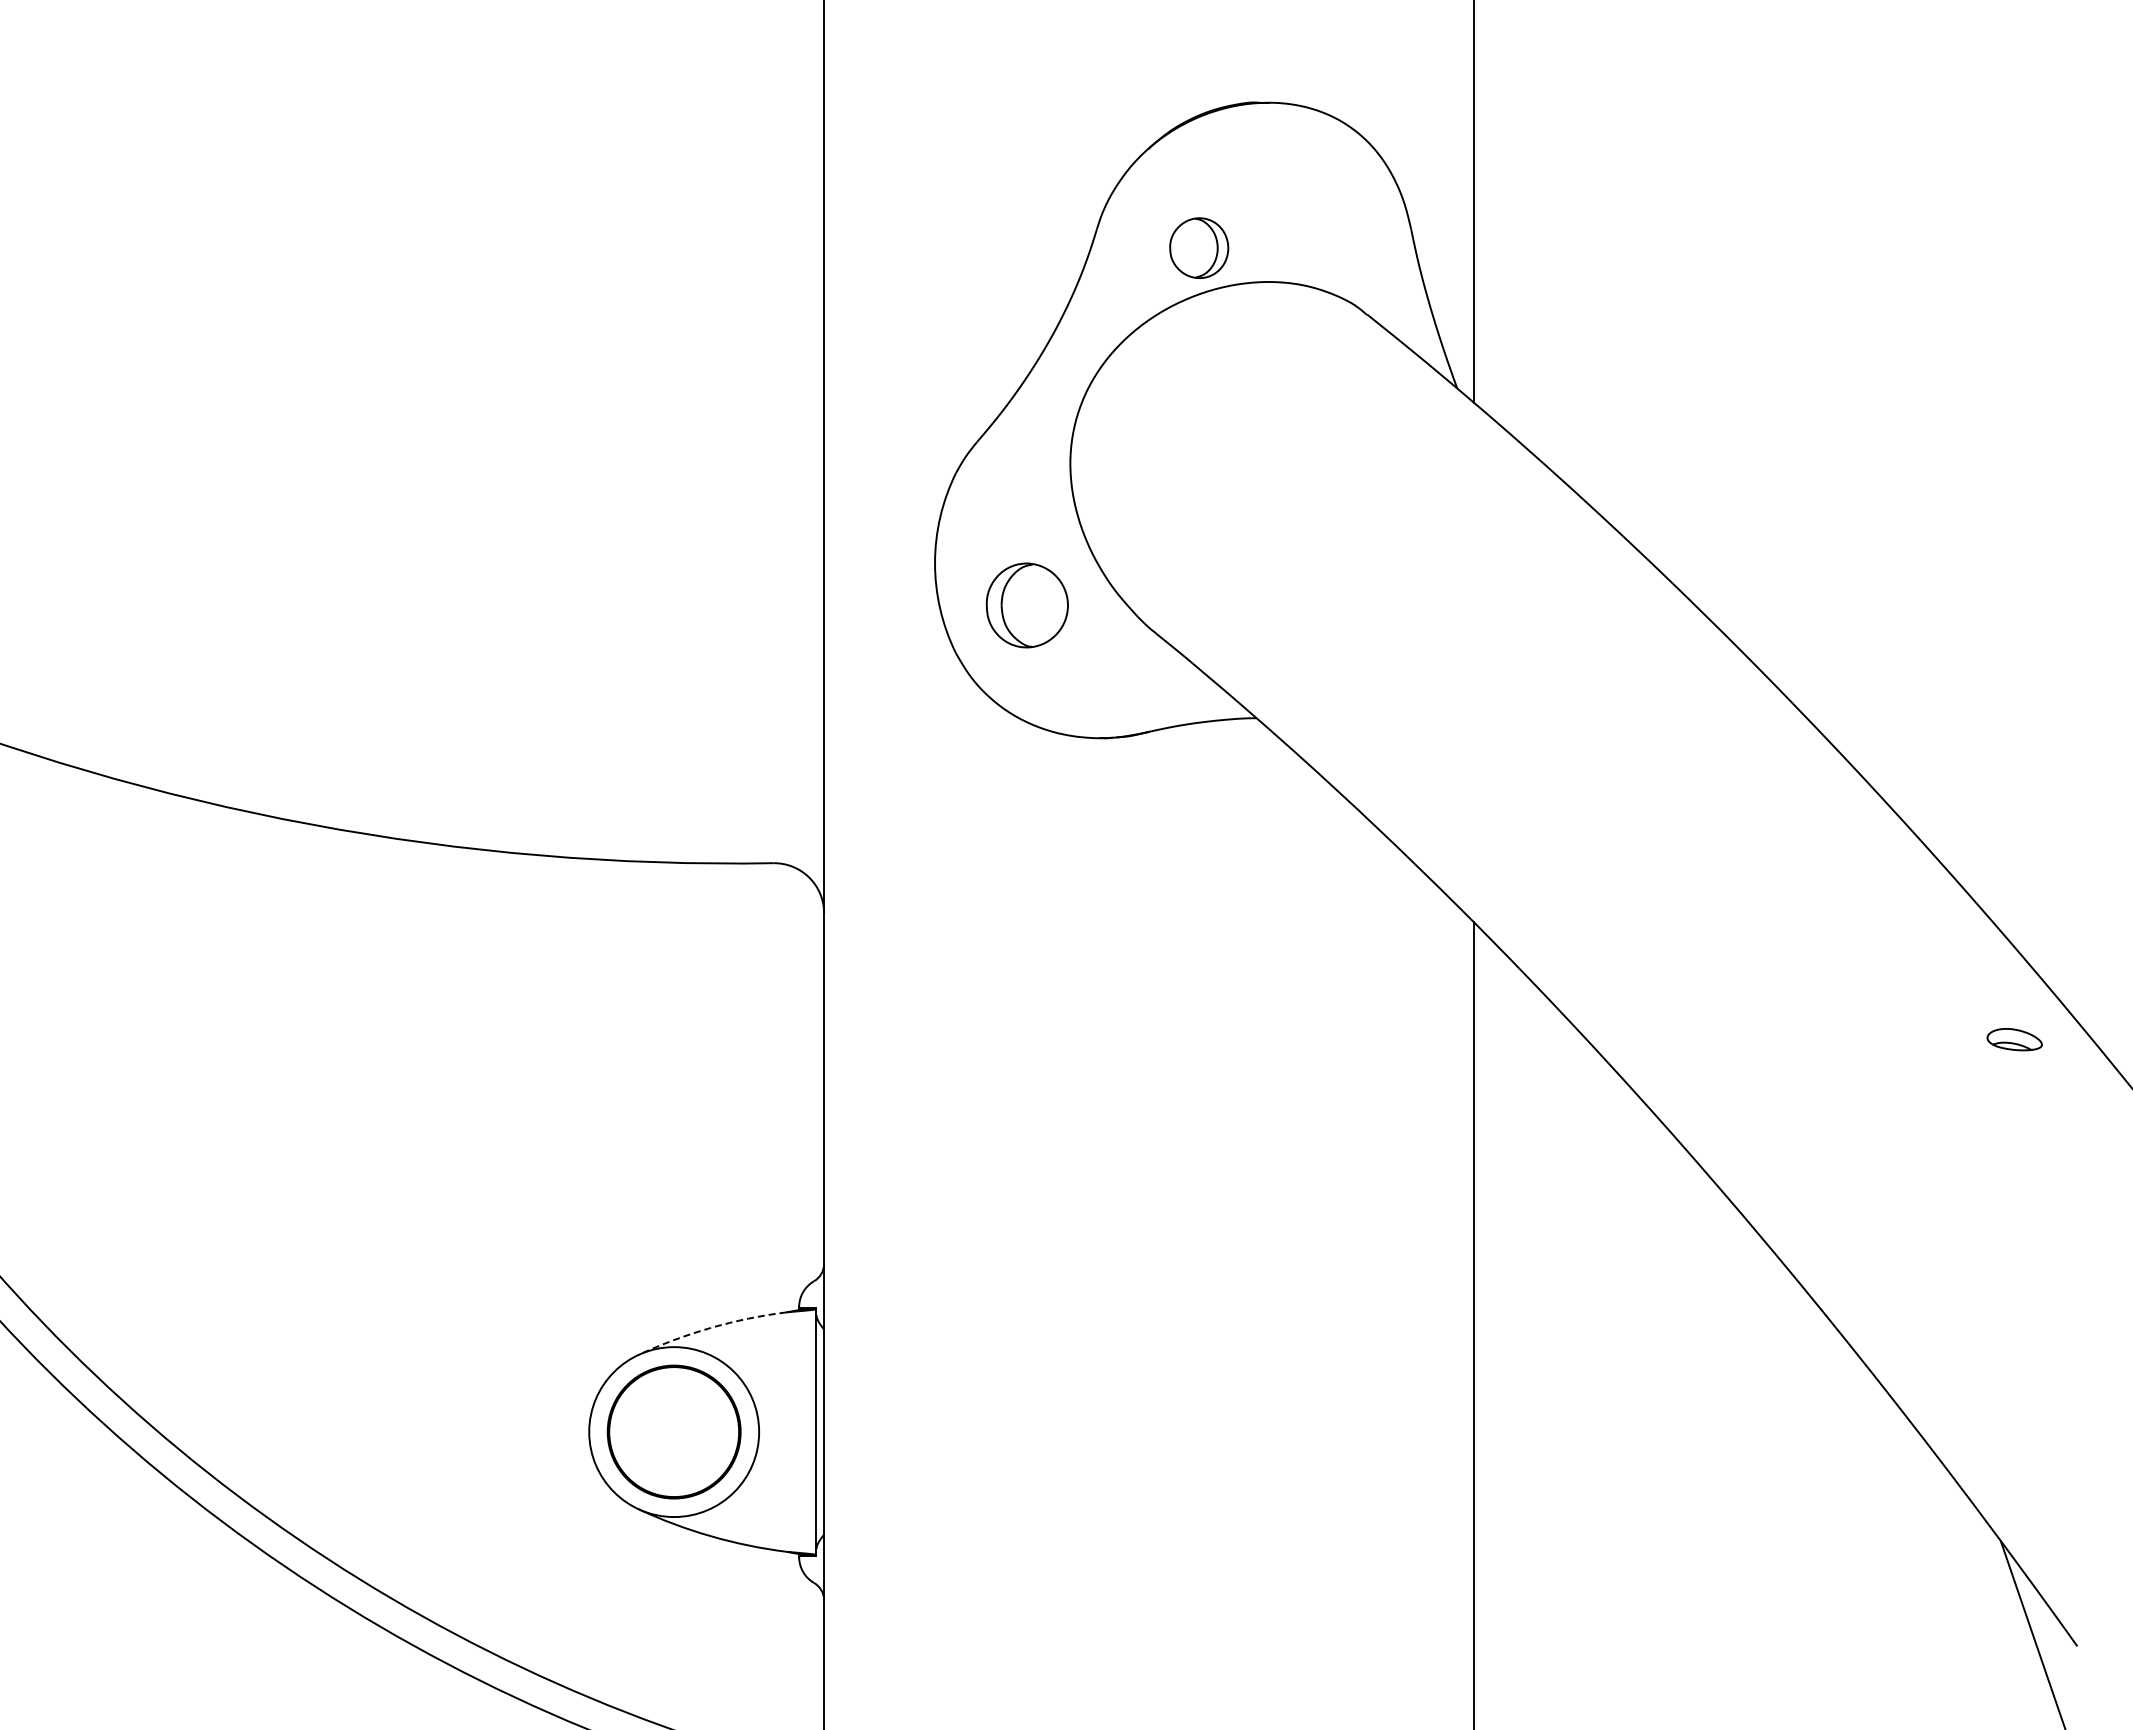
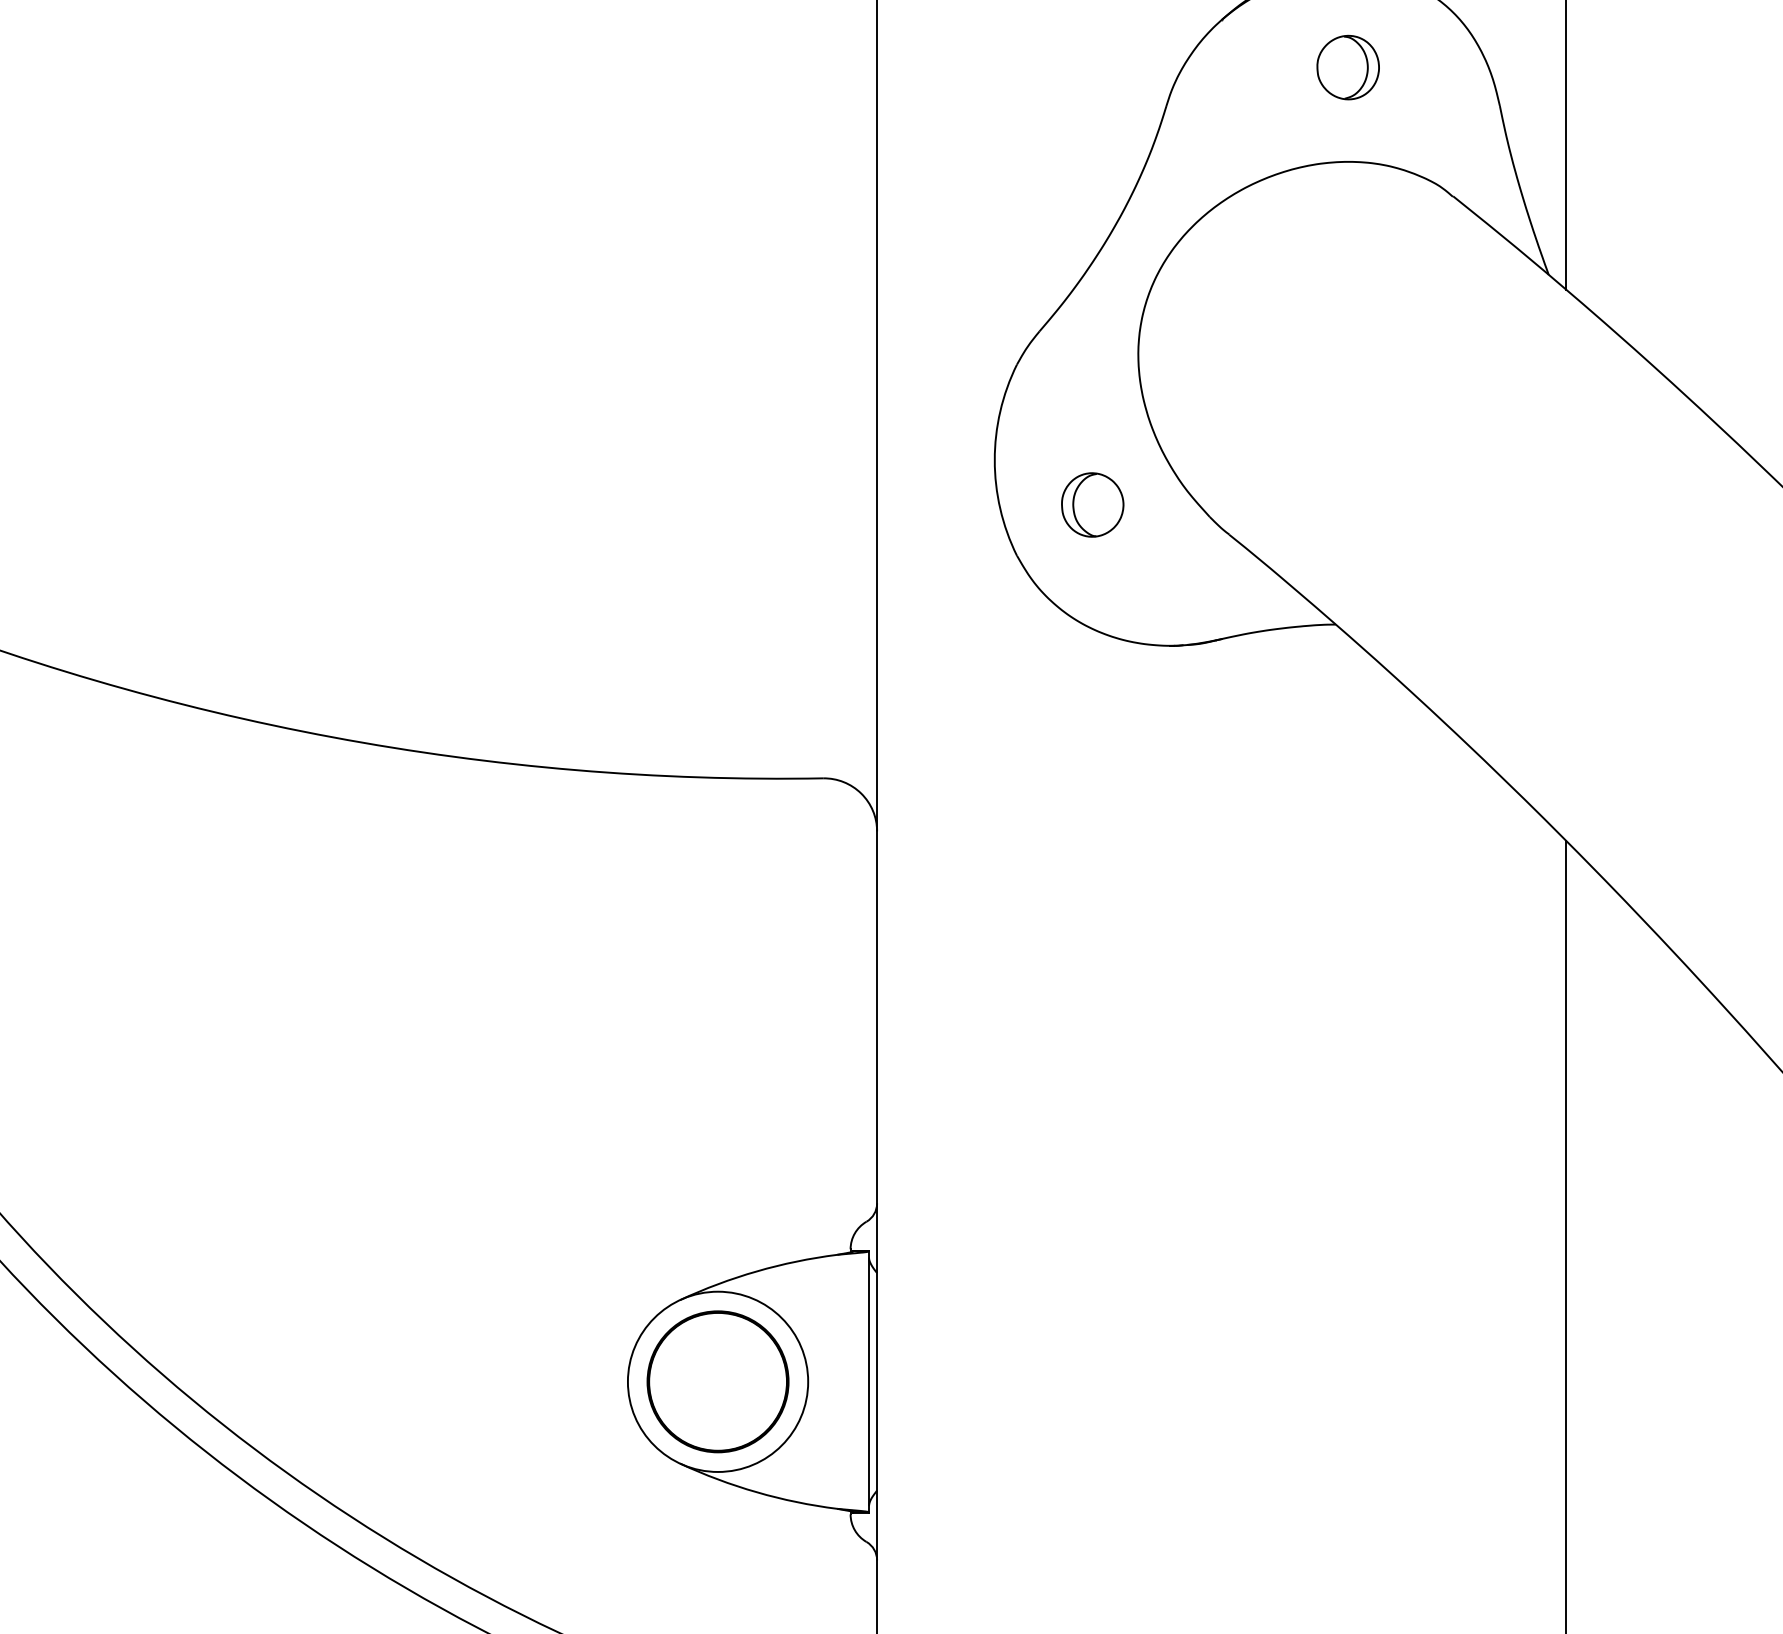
part: (1199, 247) -> (1348, 66), moved
part: (1027, 605) -> (1092, 505), size x0.71
arc: (710, 1327) -> (756, 1270), dashed -> solid

